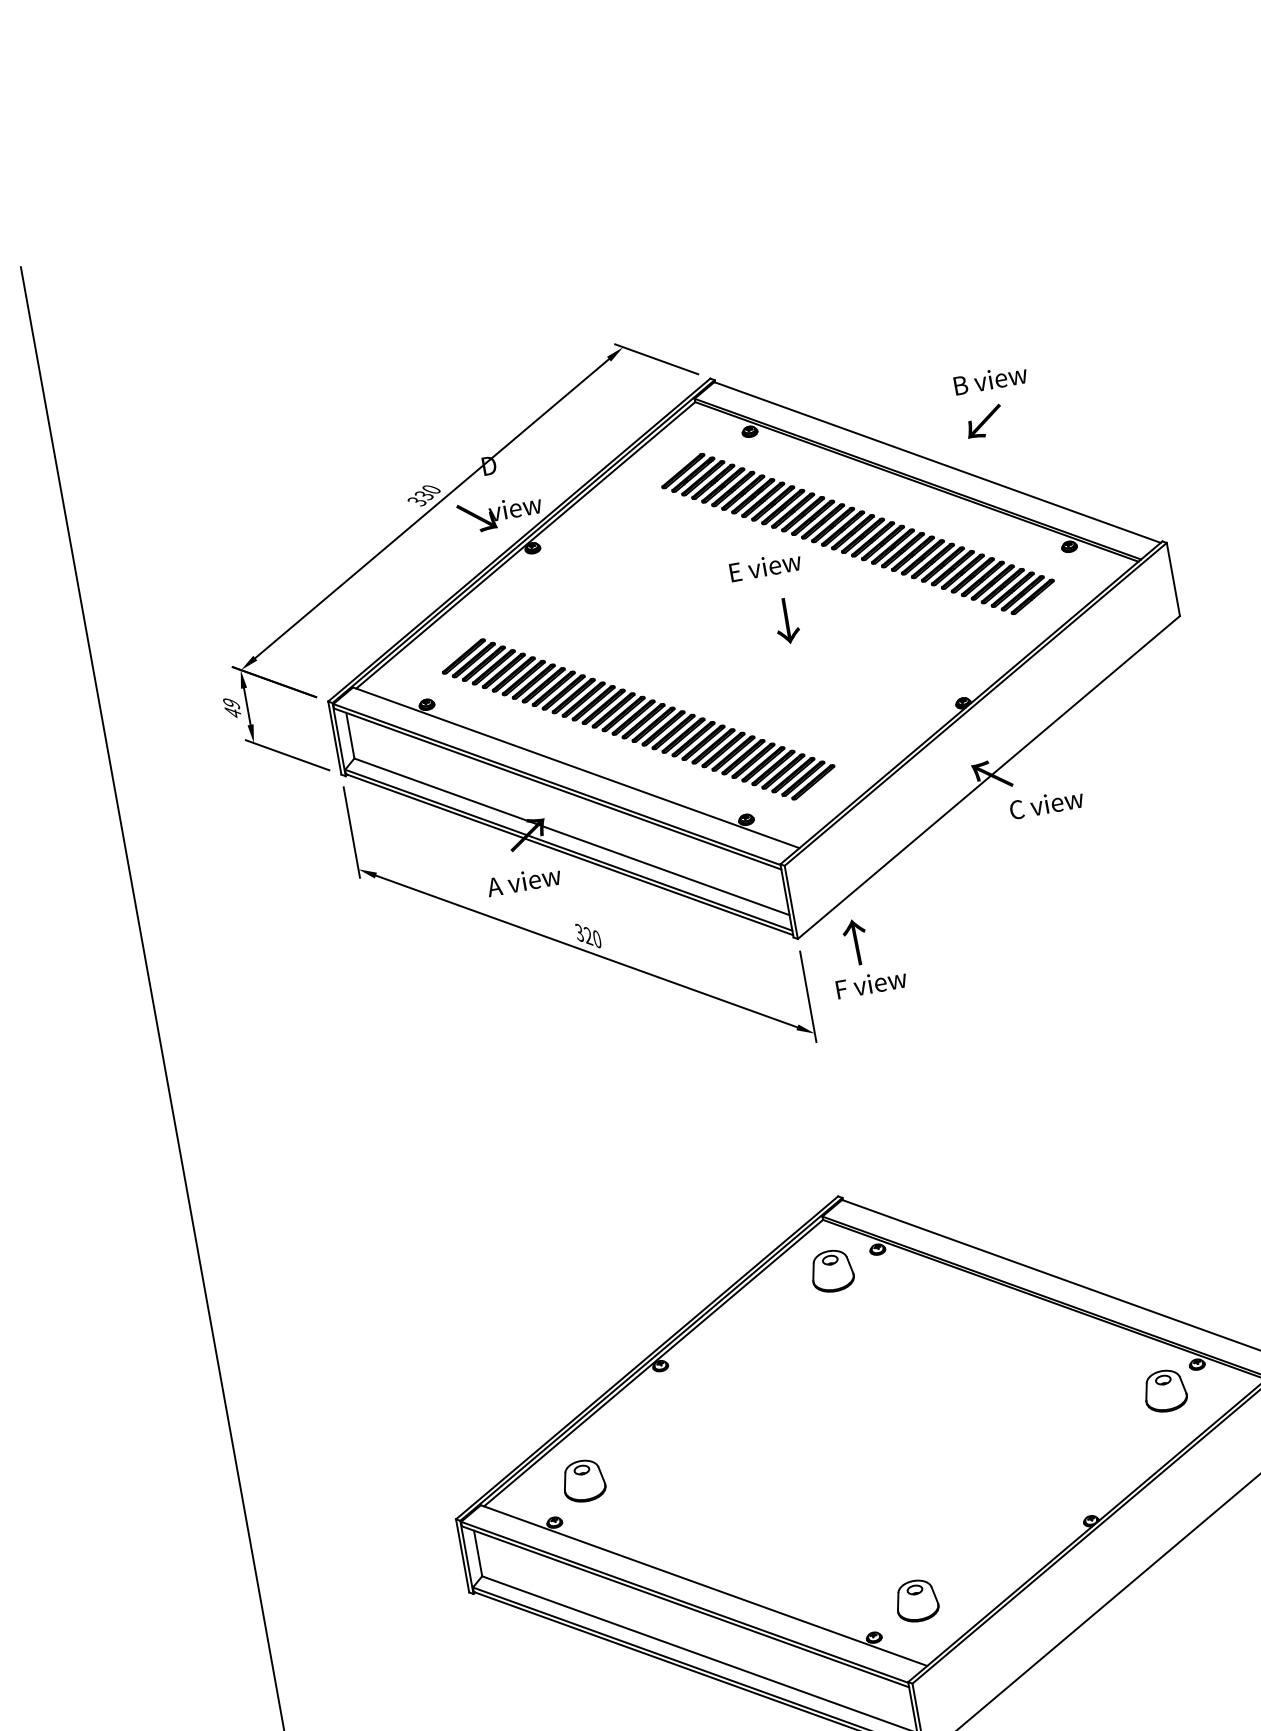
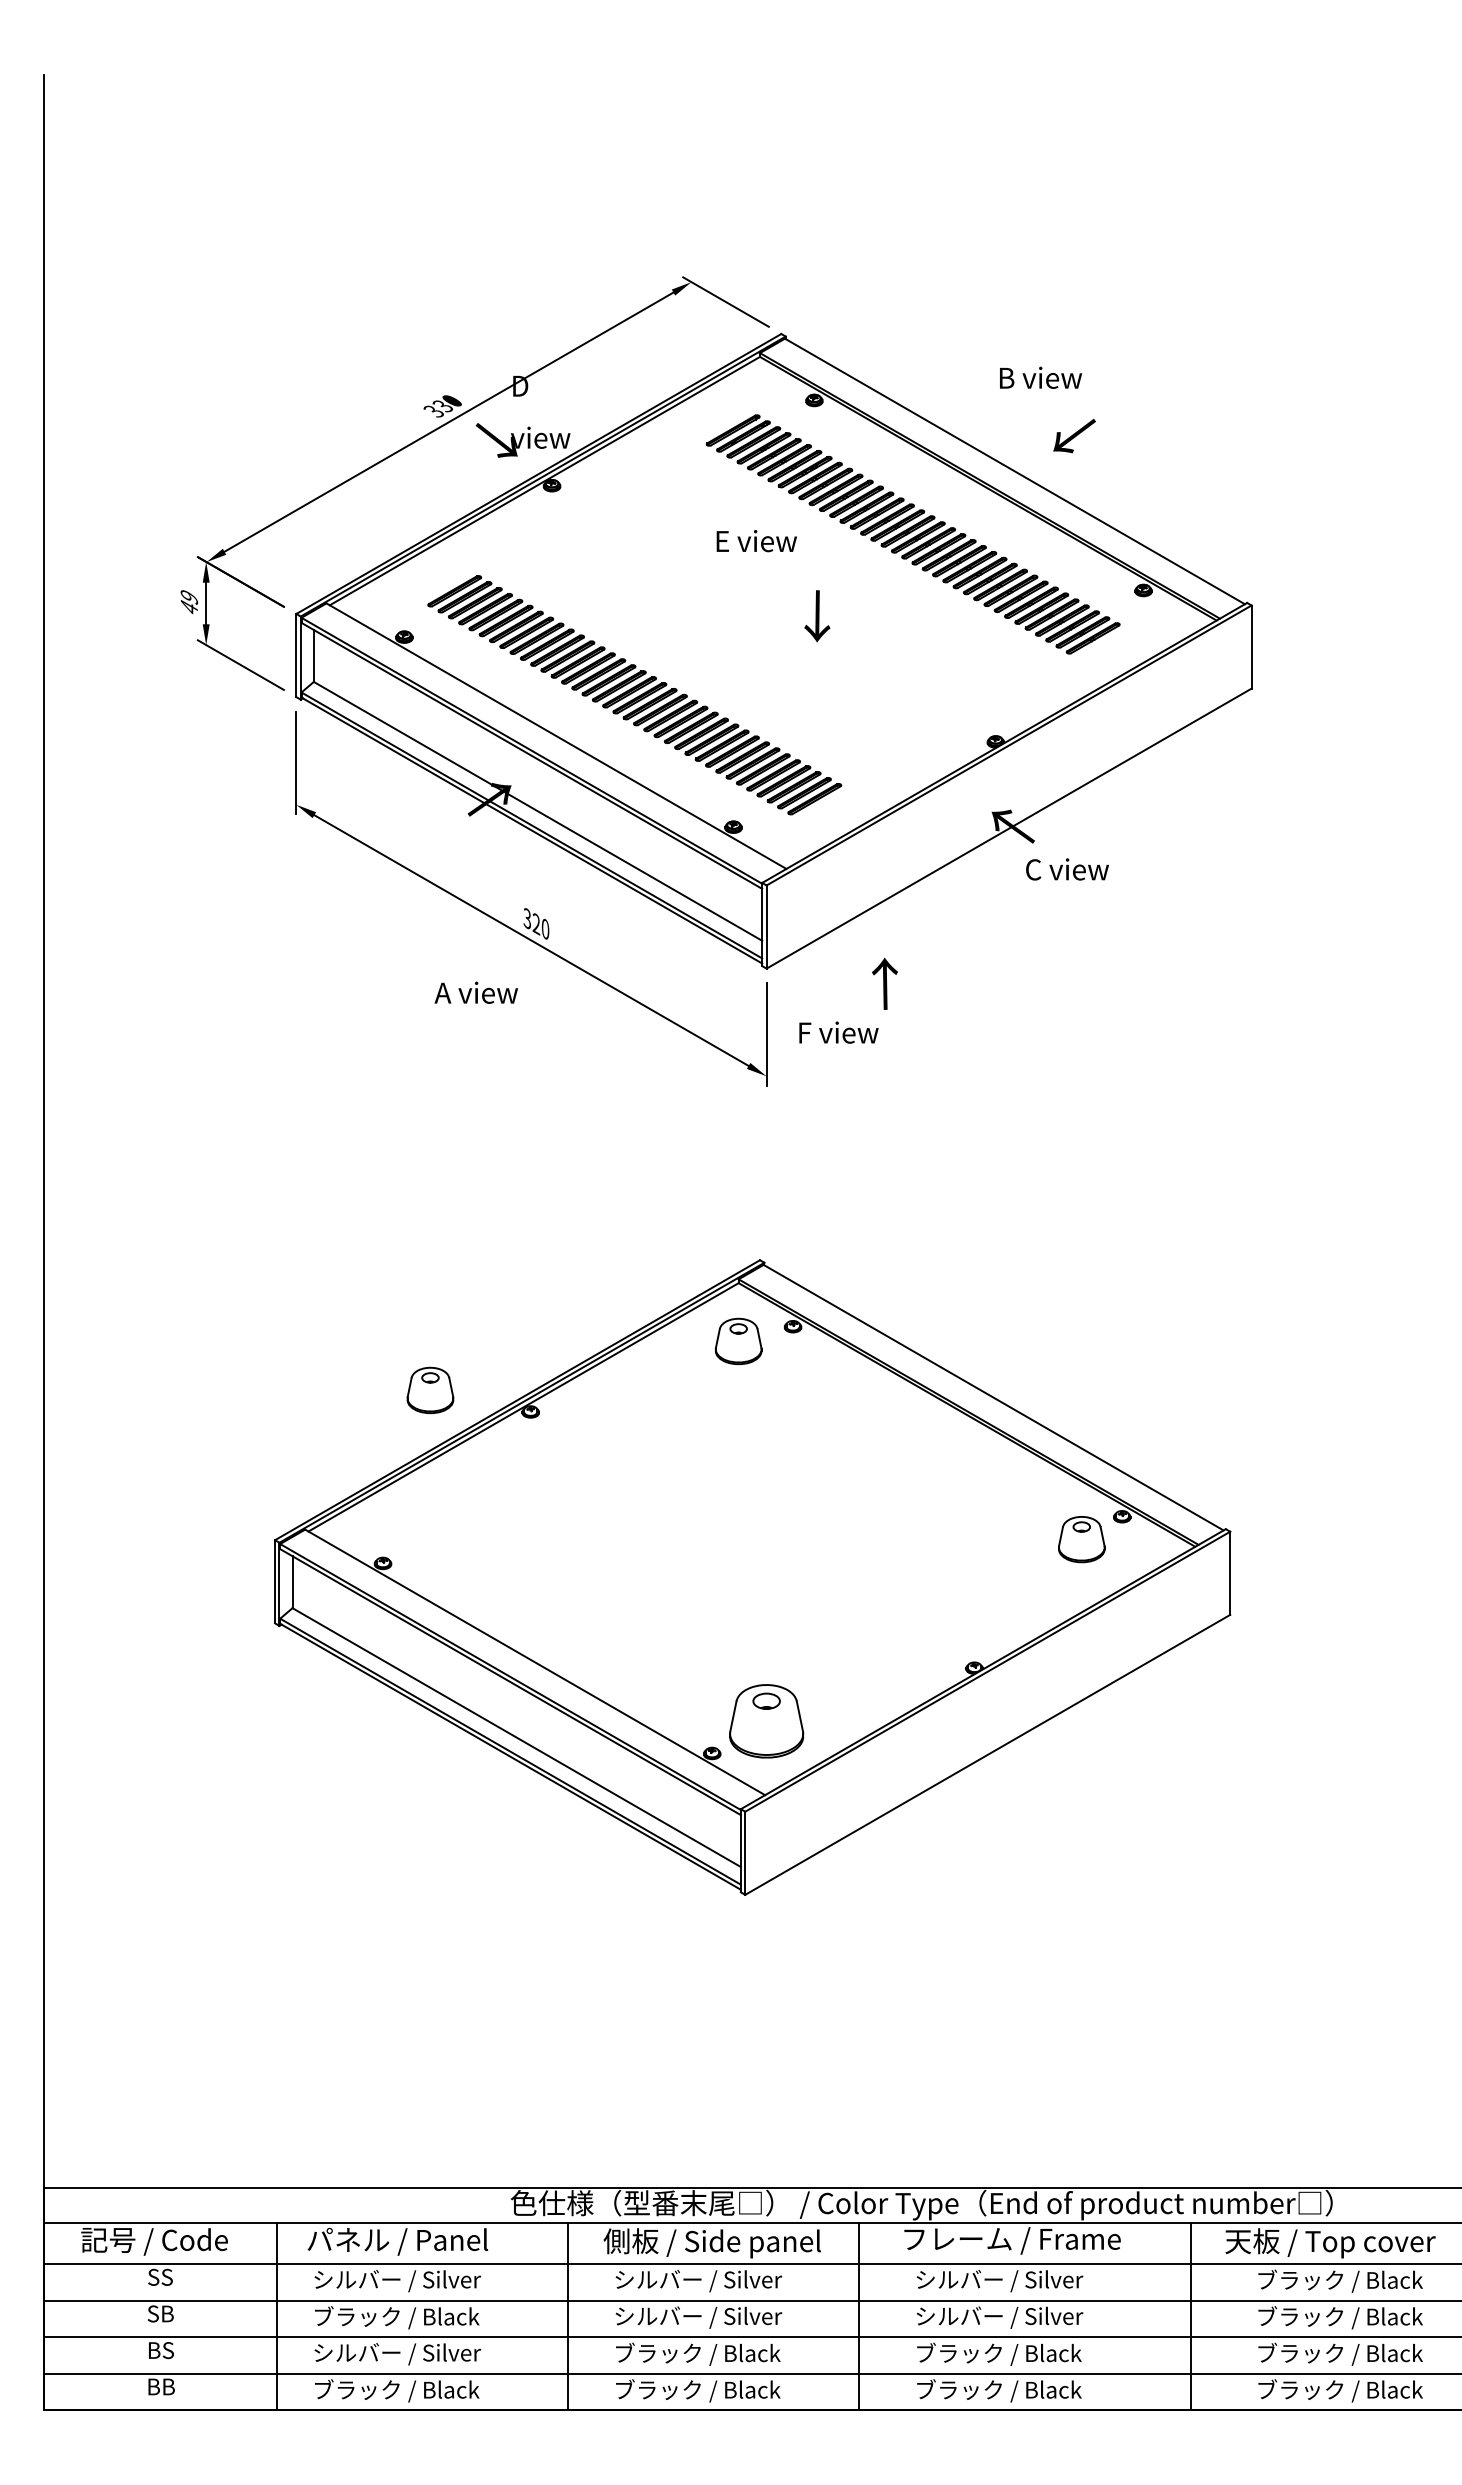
text: (991, 379) -> (1041, 377), moved
text: (765, 567) -> (756, 541), moved
text: (523, 881) -> (475, 992), moved
text: (855, 942) -> (884, 983), moved
part: (583, 1480) -> (430, 1389), moved
part: (916, 1600) -> (766, 1721), size x1.6

